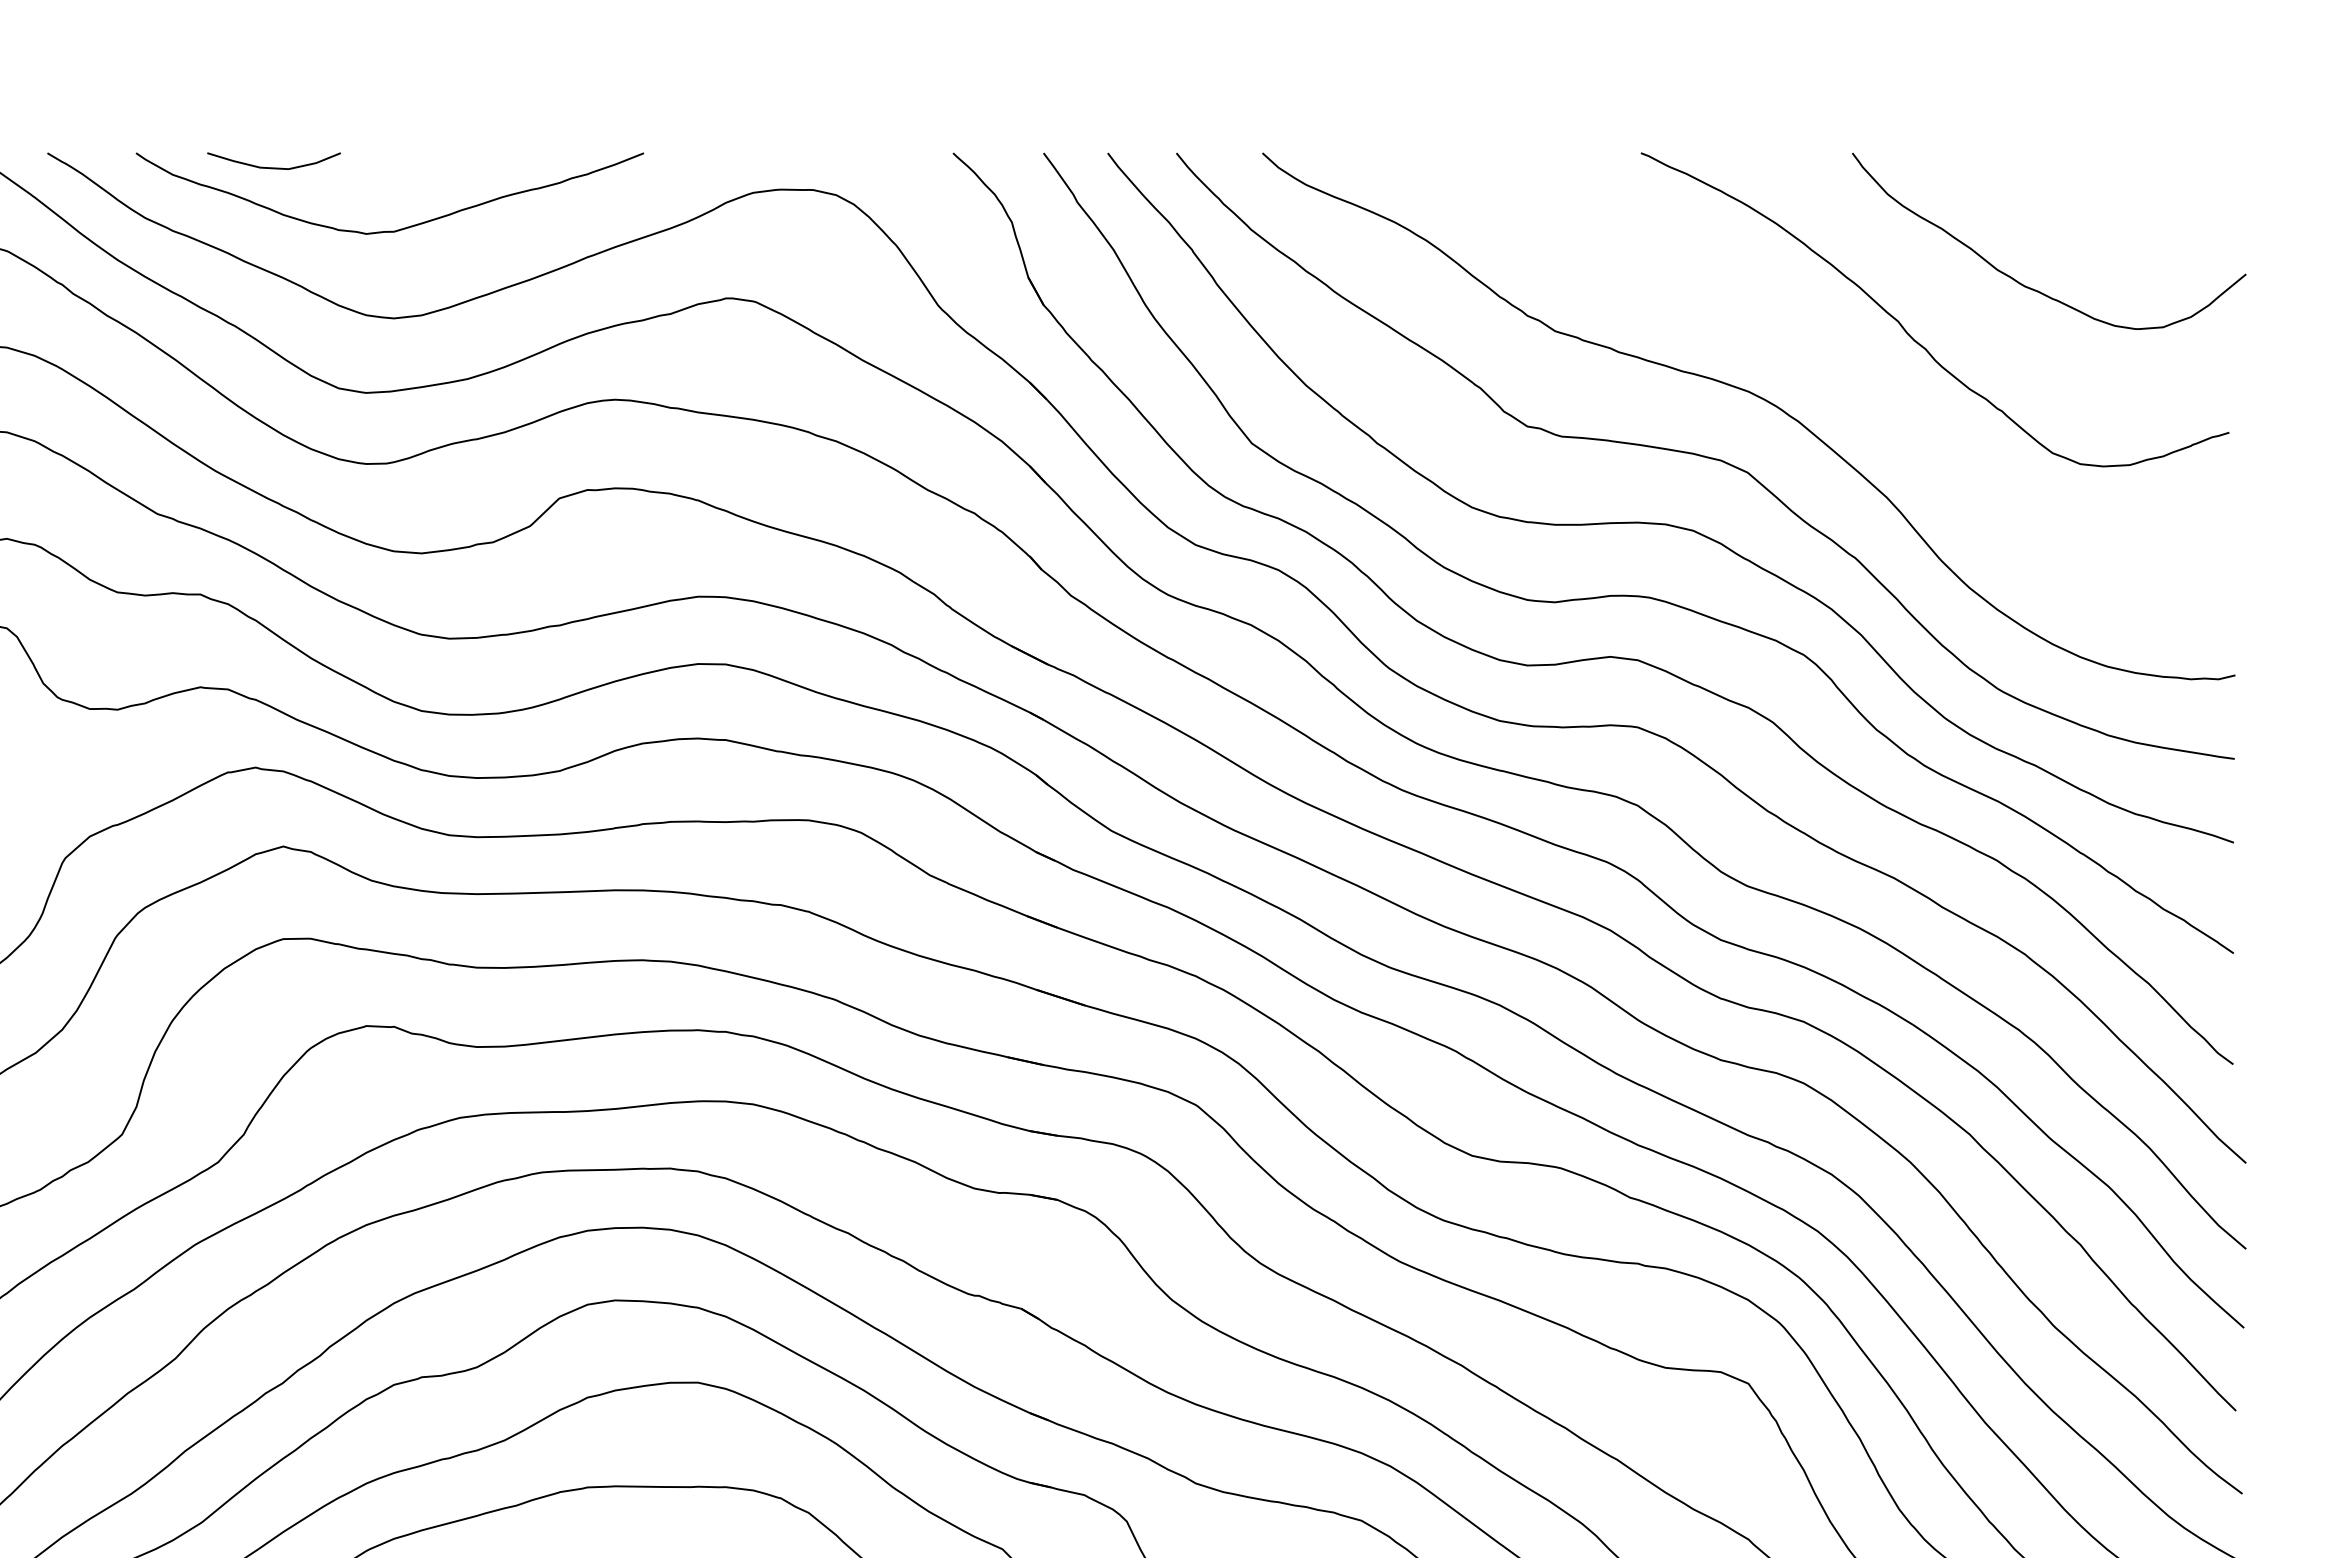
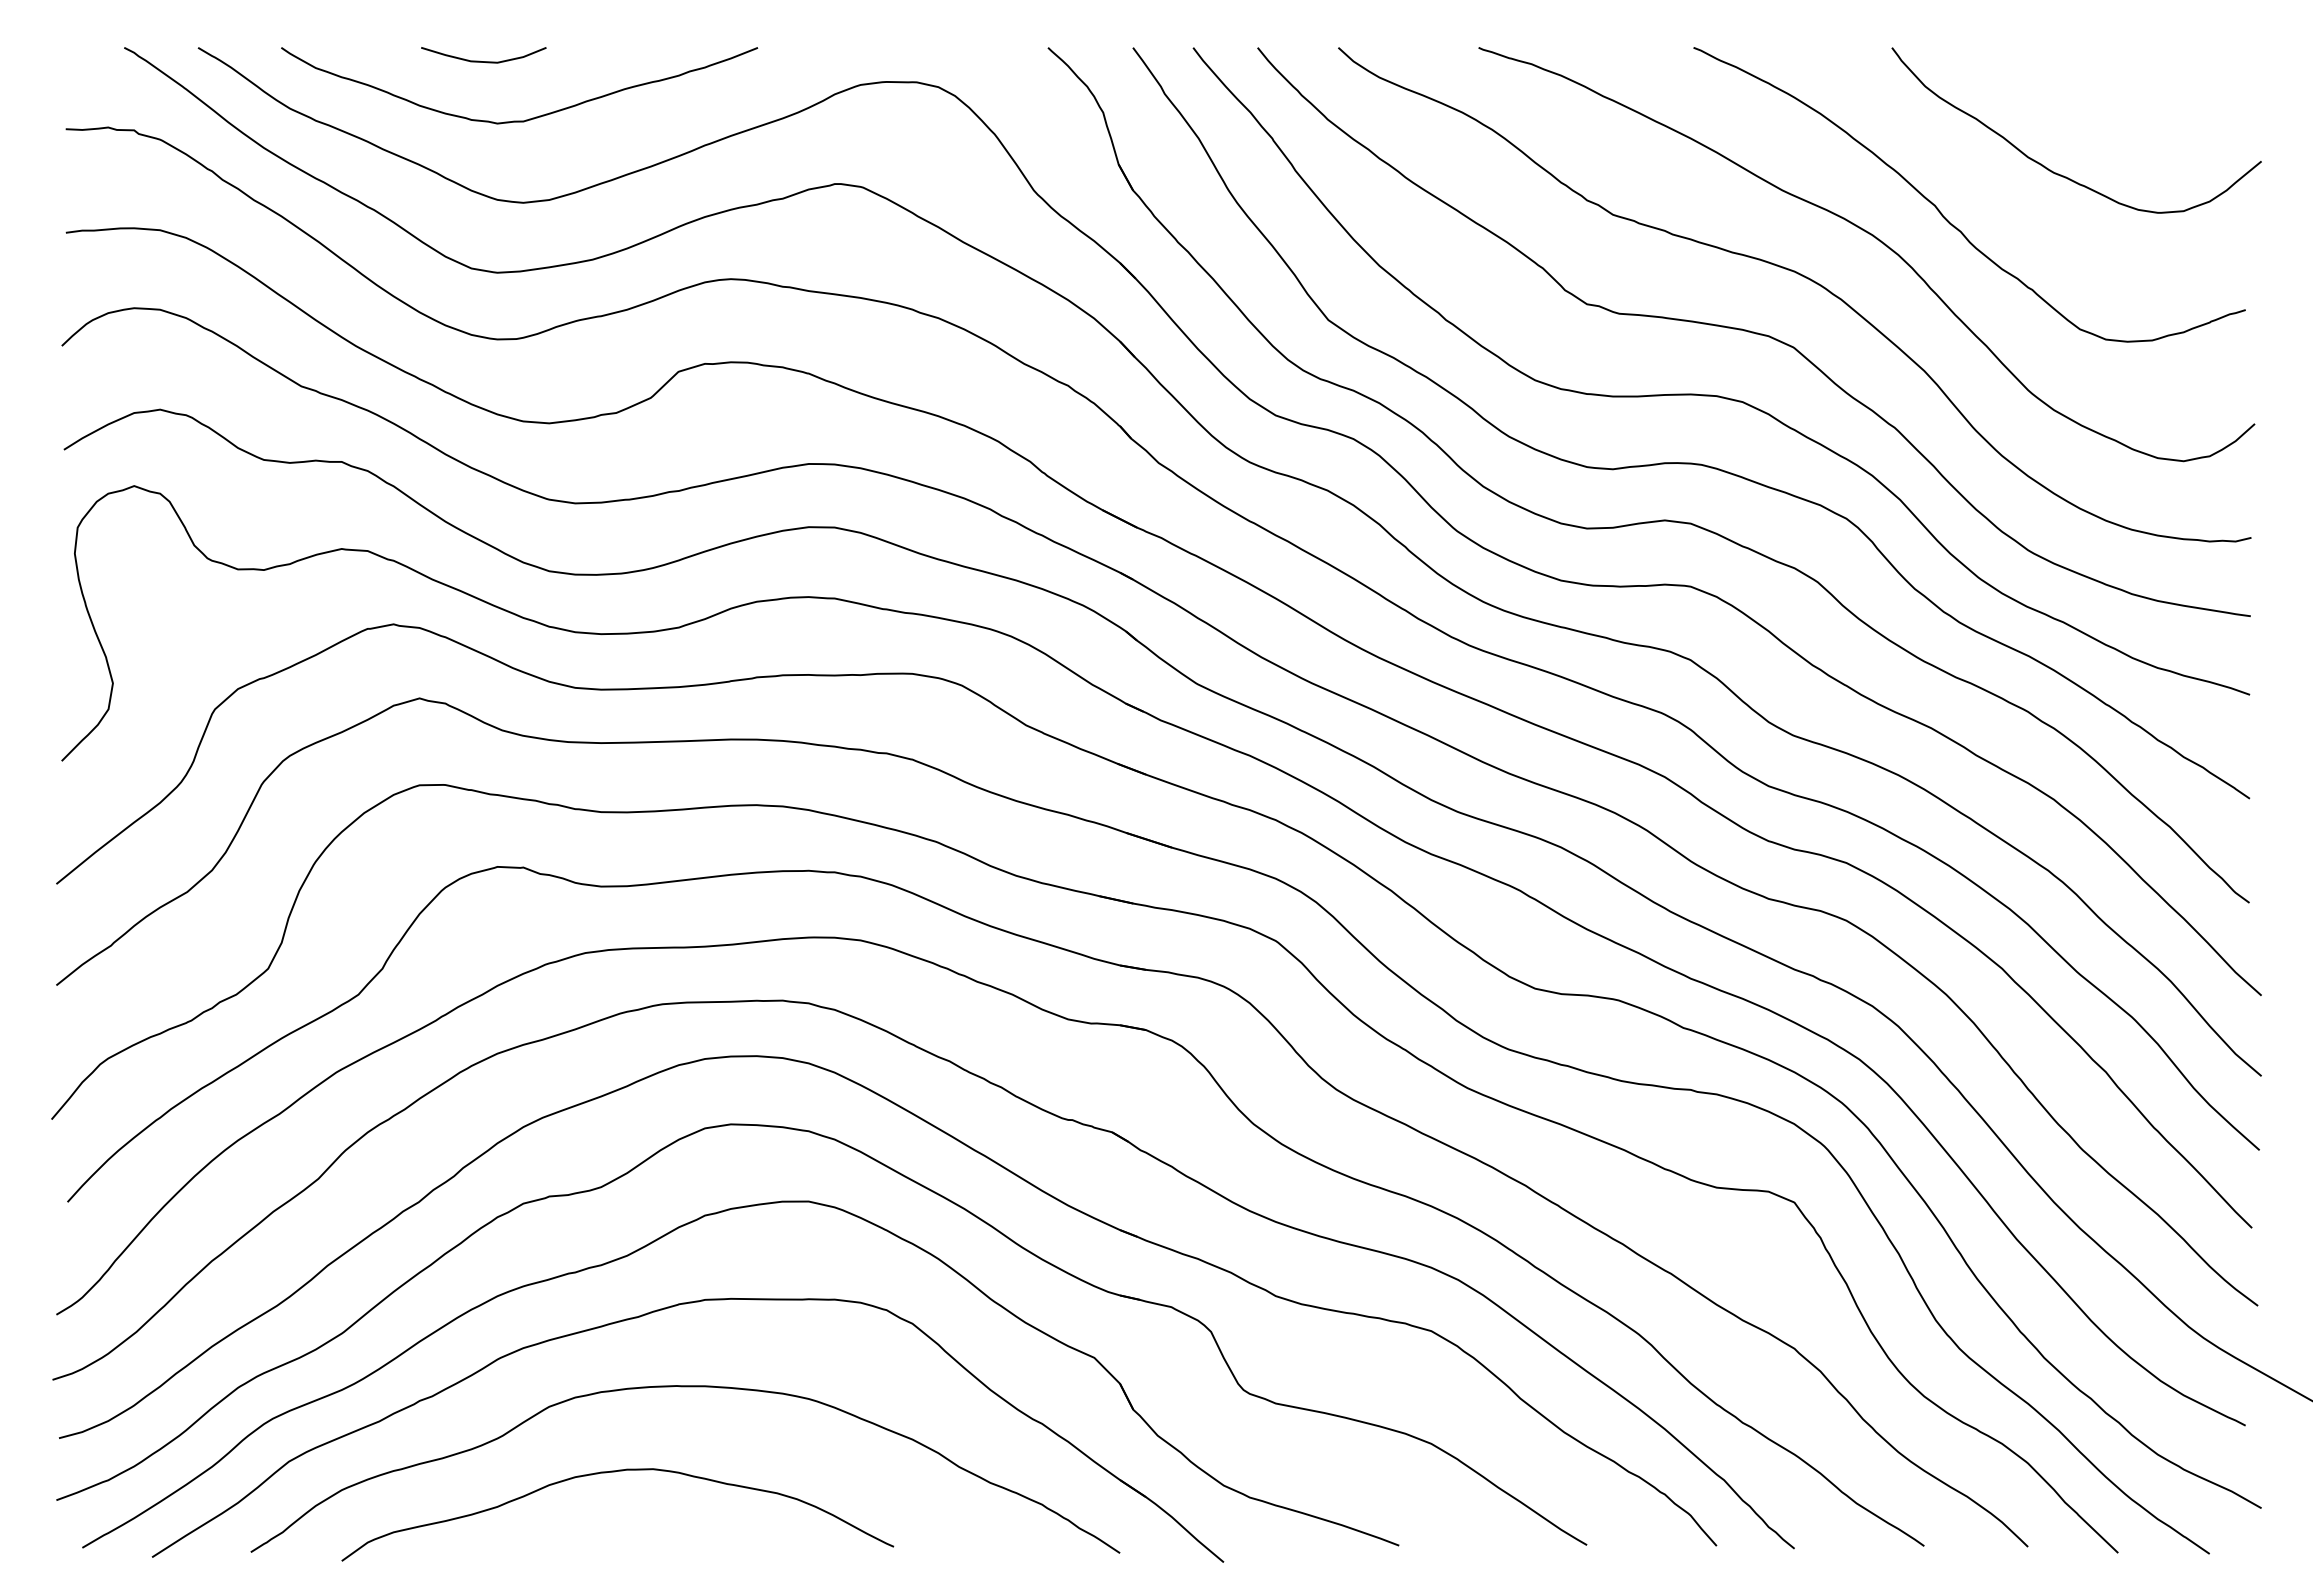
curve: (273, 167) -> (483, 61), moved
curve: (1836, 358) -> (1877, 240), added

